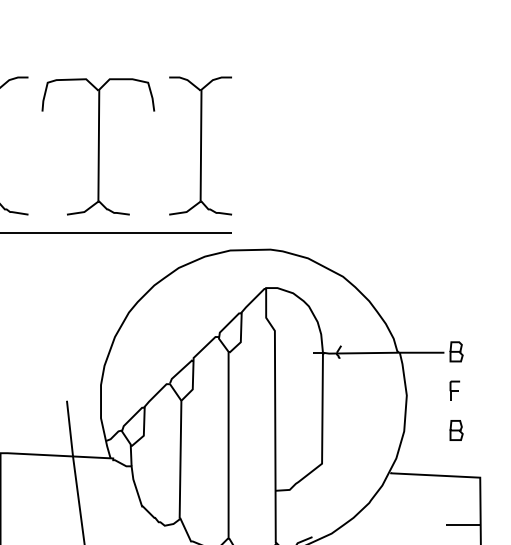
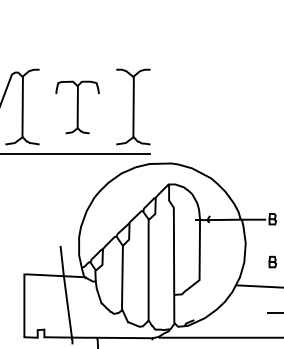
part: (98, 146) -> (77, 107), size x0.7
part: (454, 389) -> (271, 239), removed

